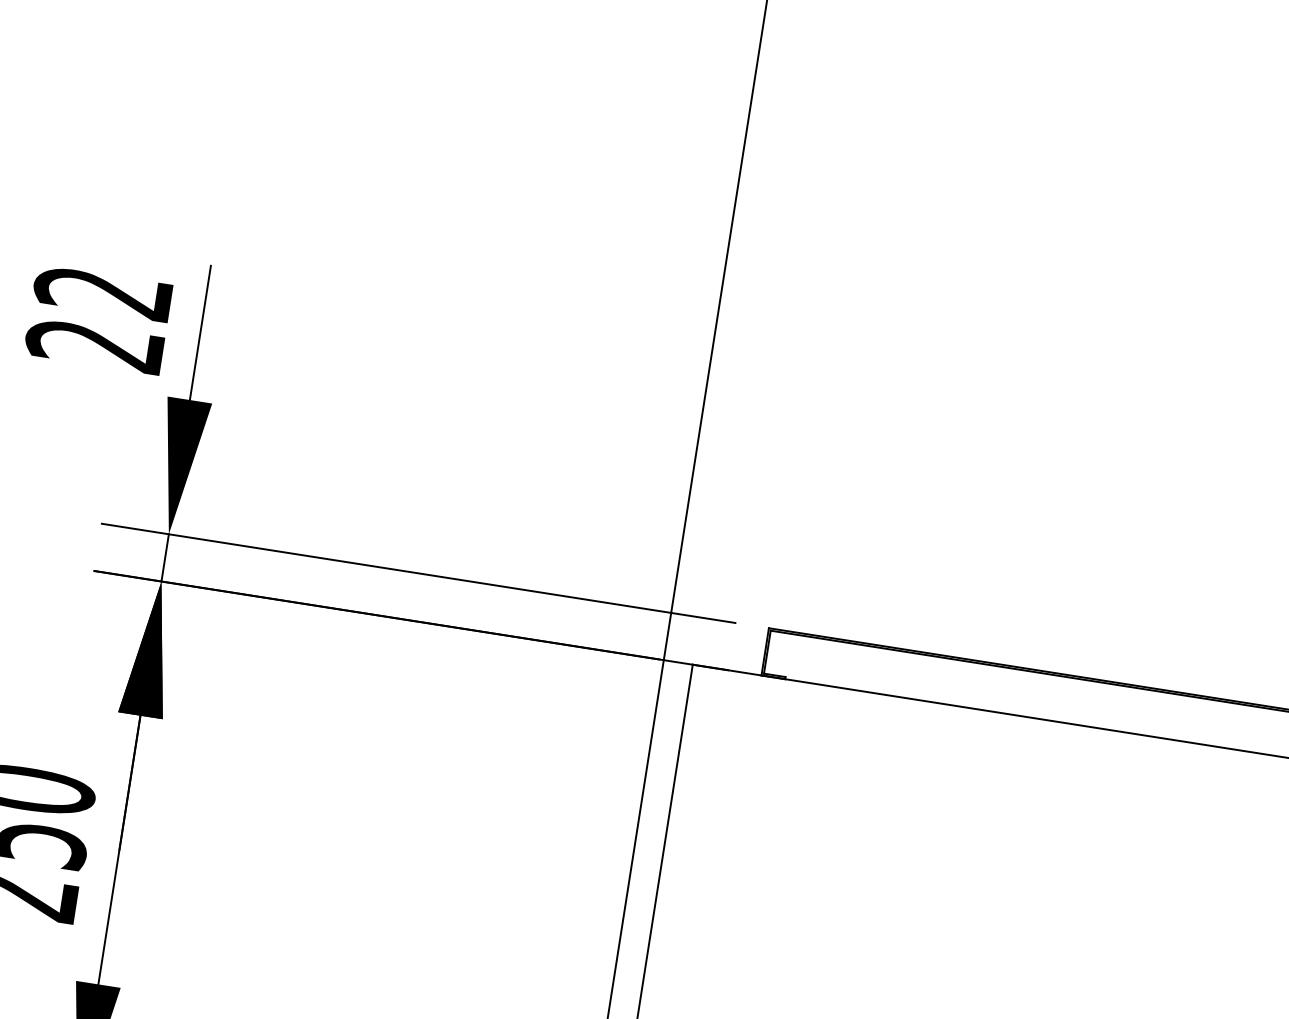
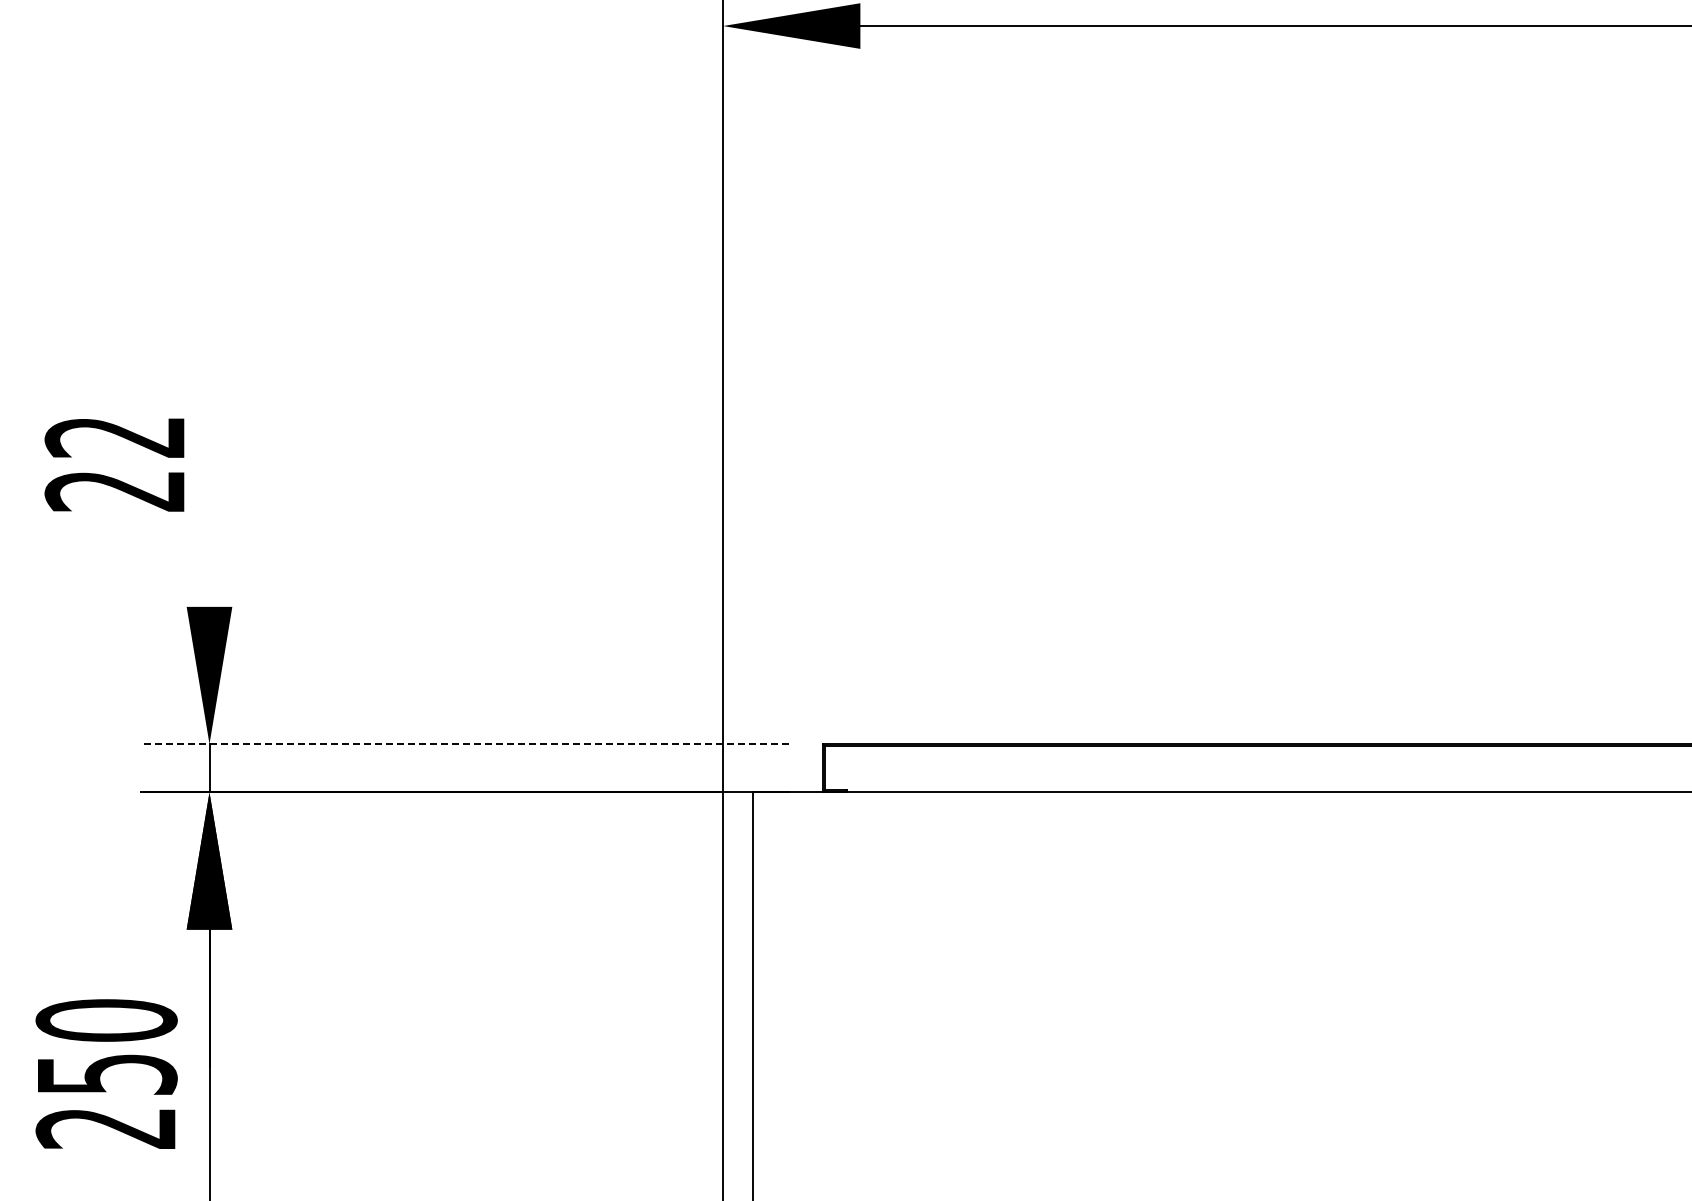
text: (98, 319) -> (114, 464), moved
line: (200, 332) -> (209, 537), removed
line: (418, 573) -> (464, 744), solid -> dashed

